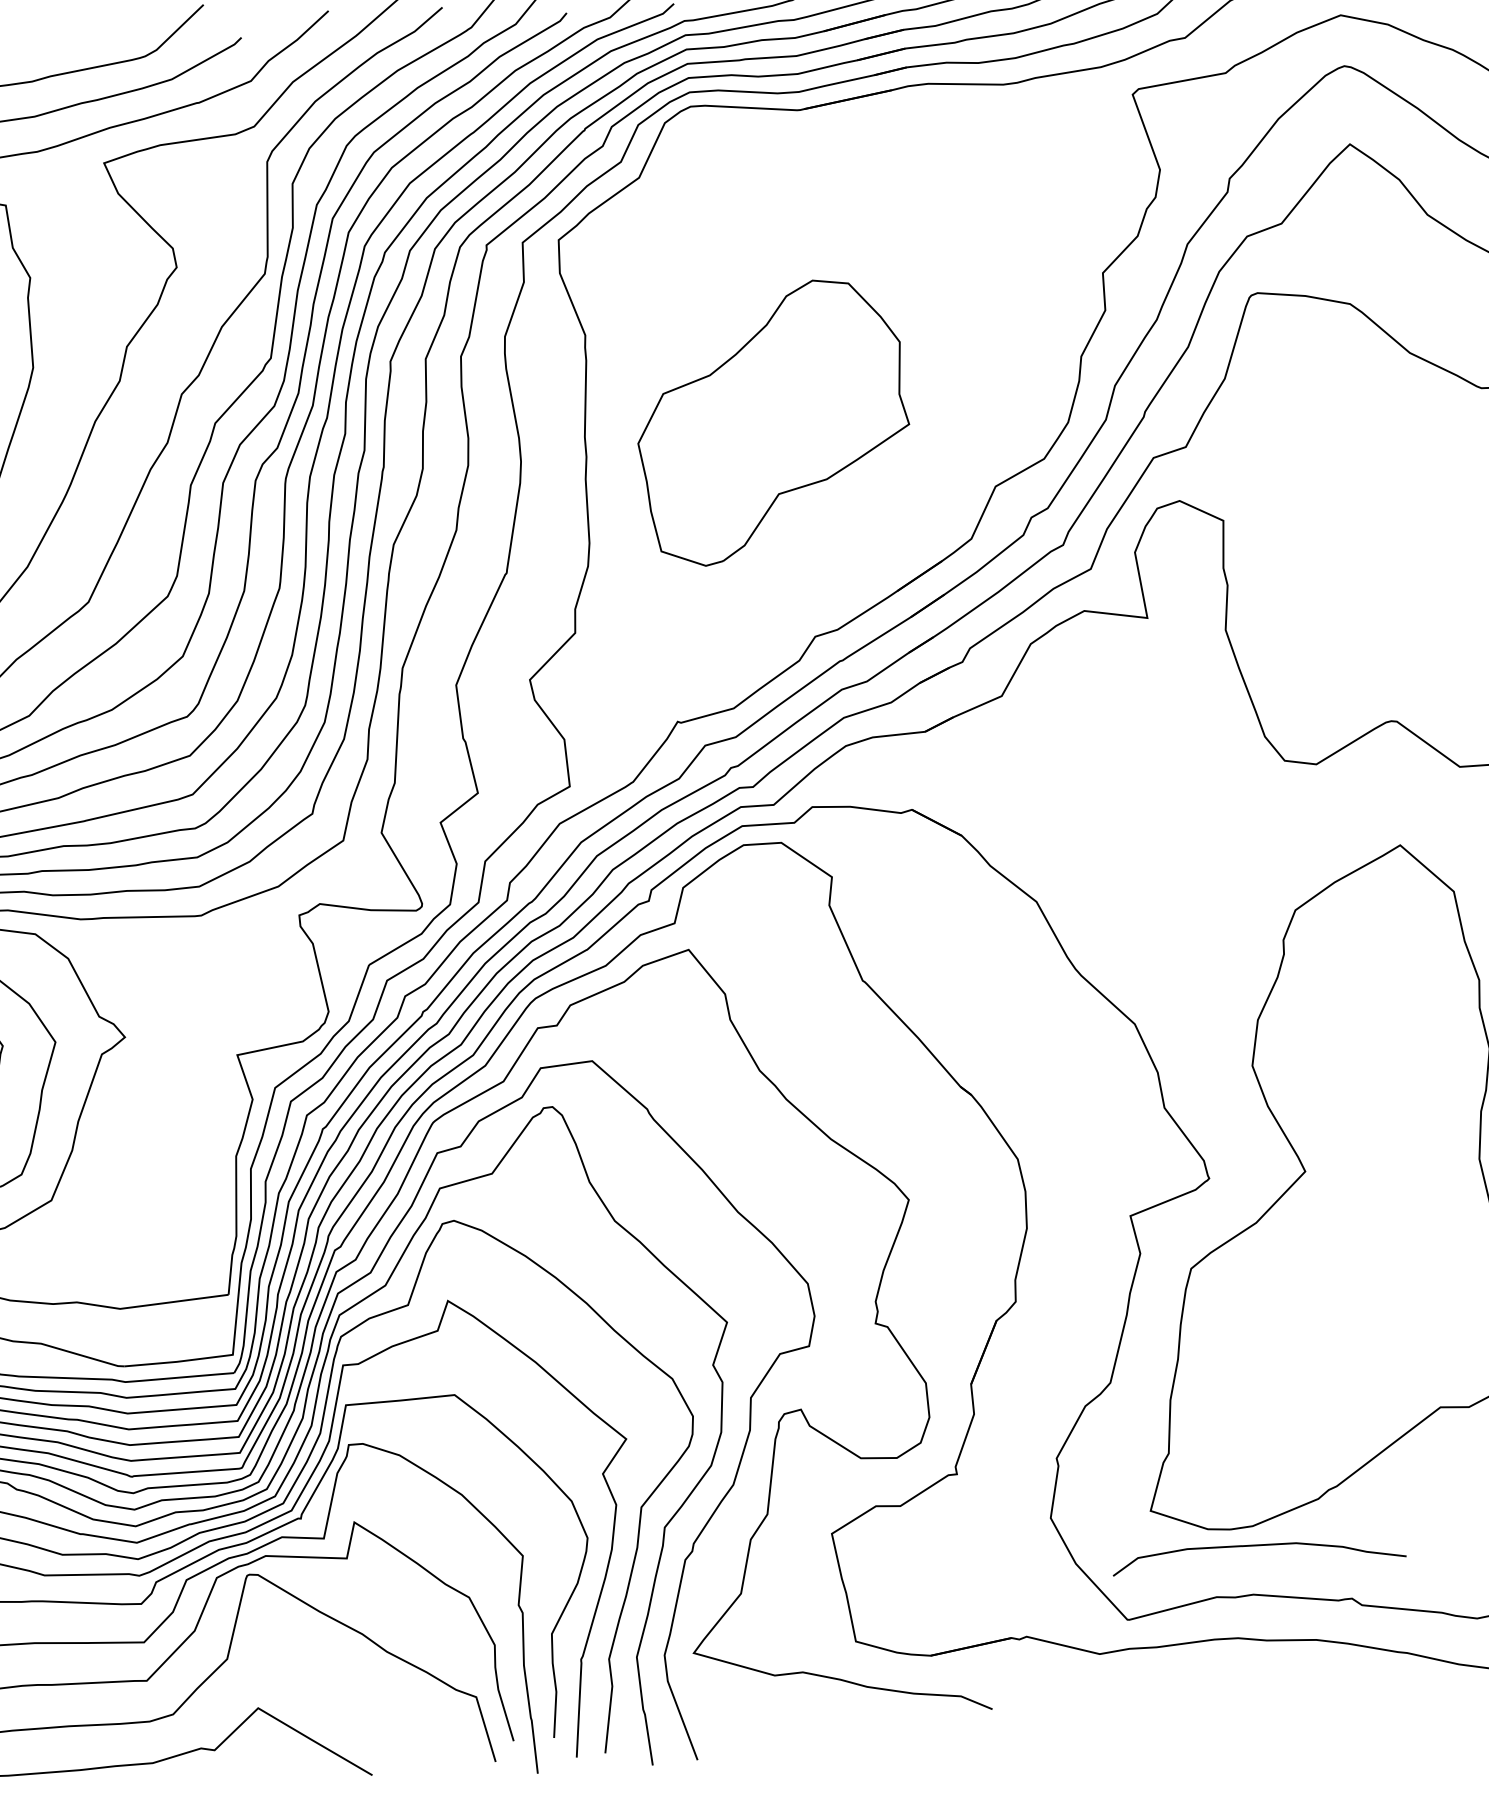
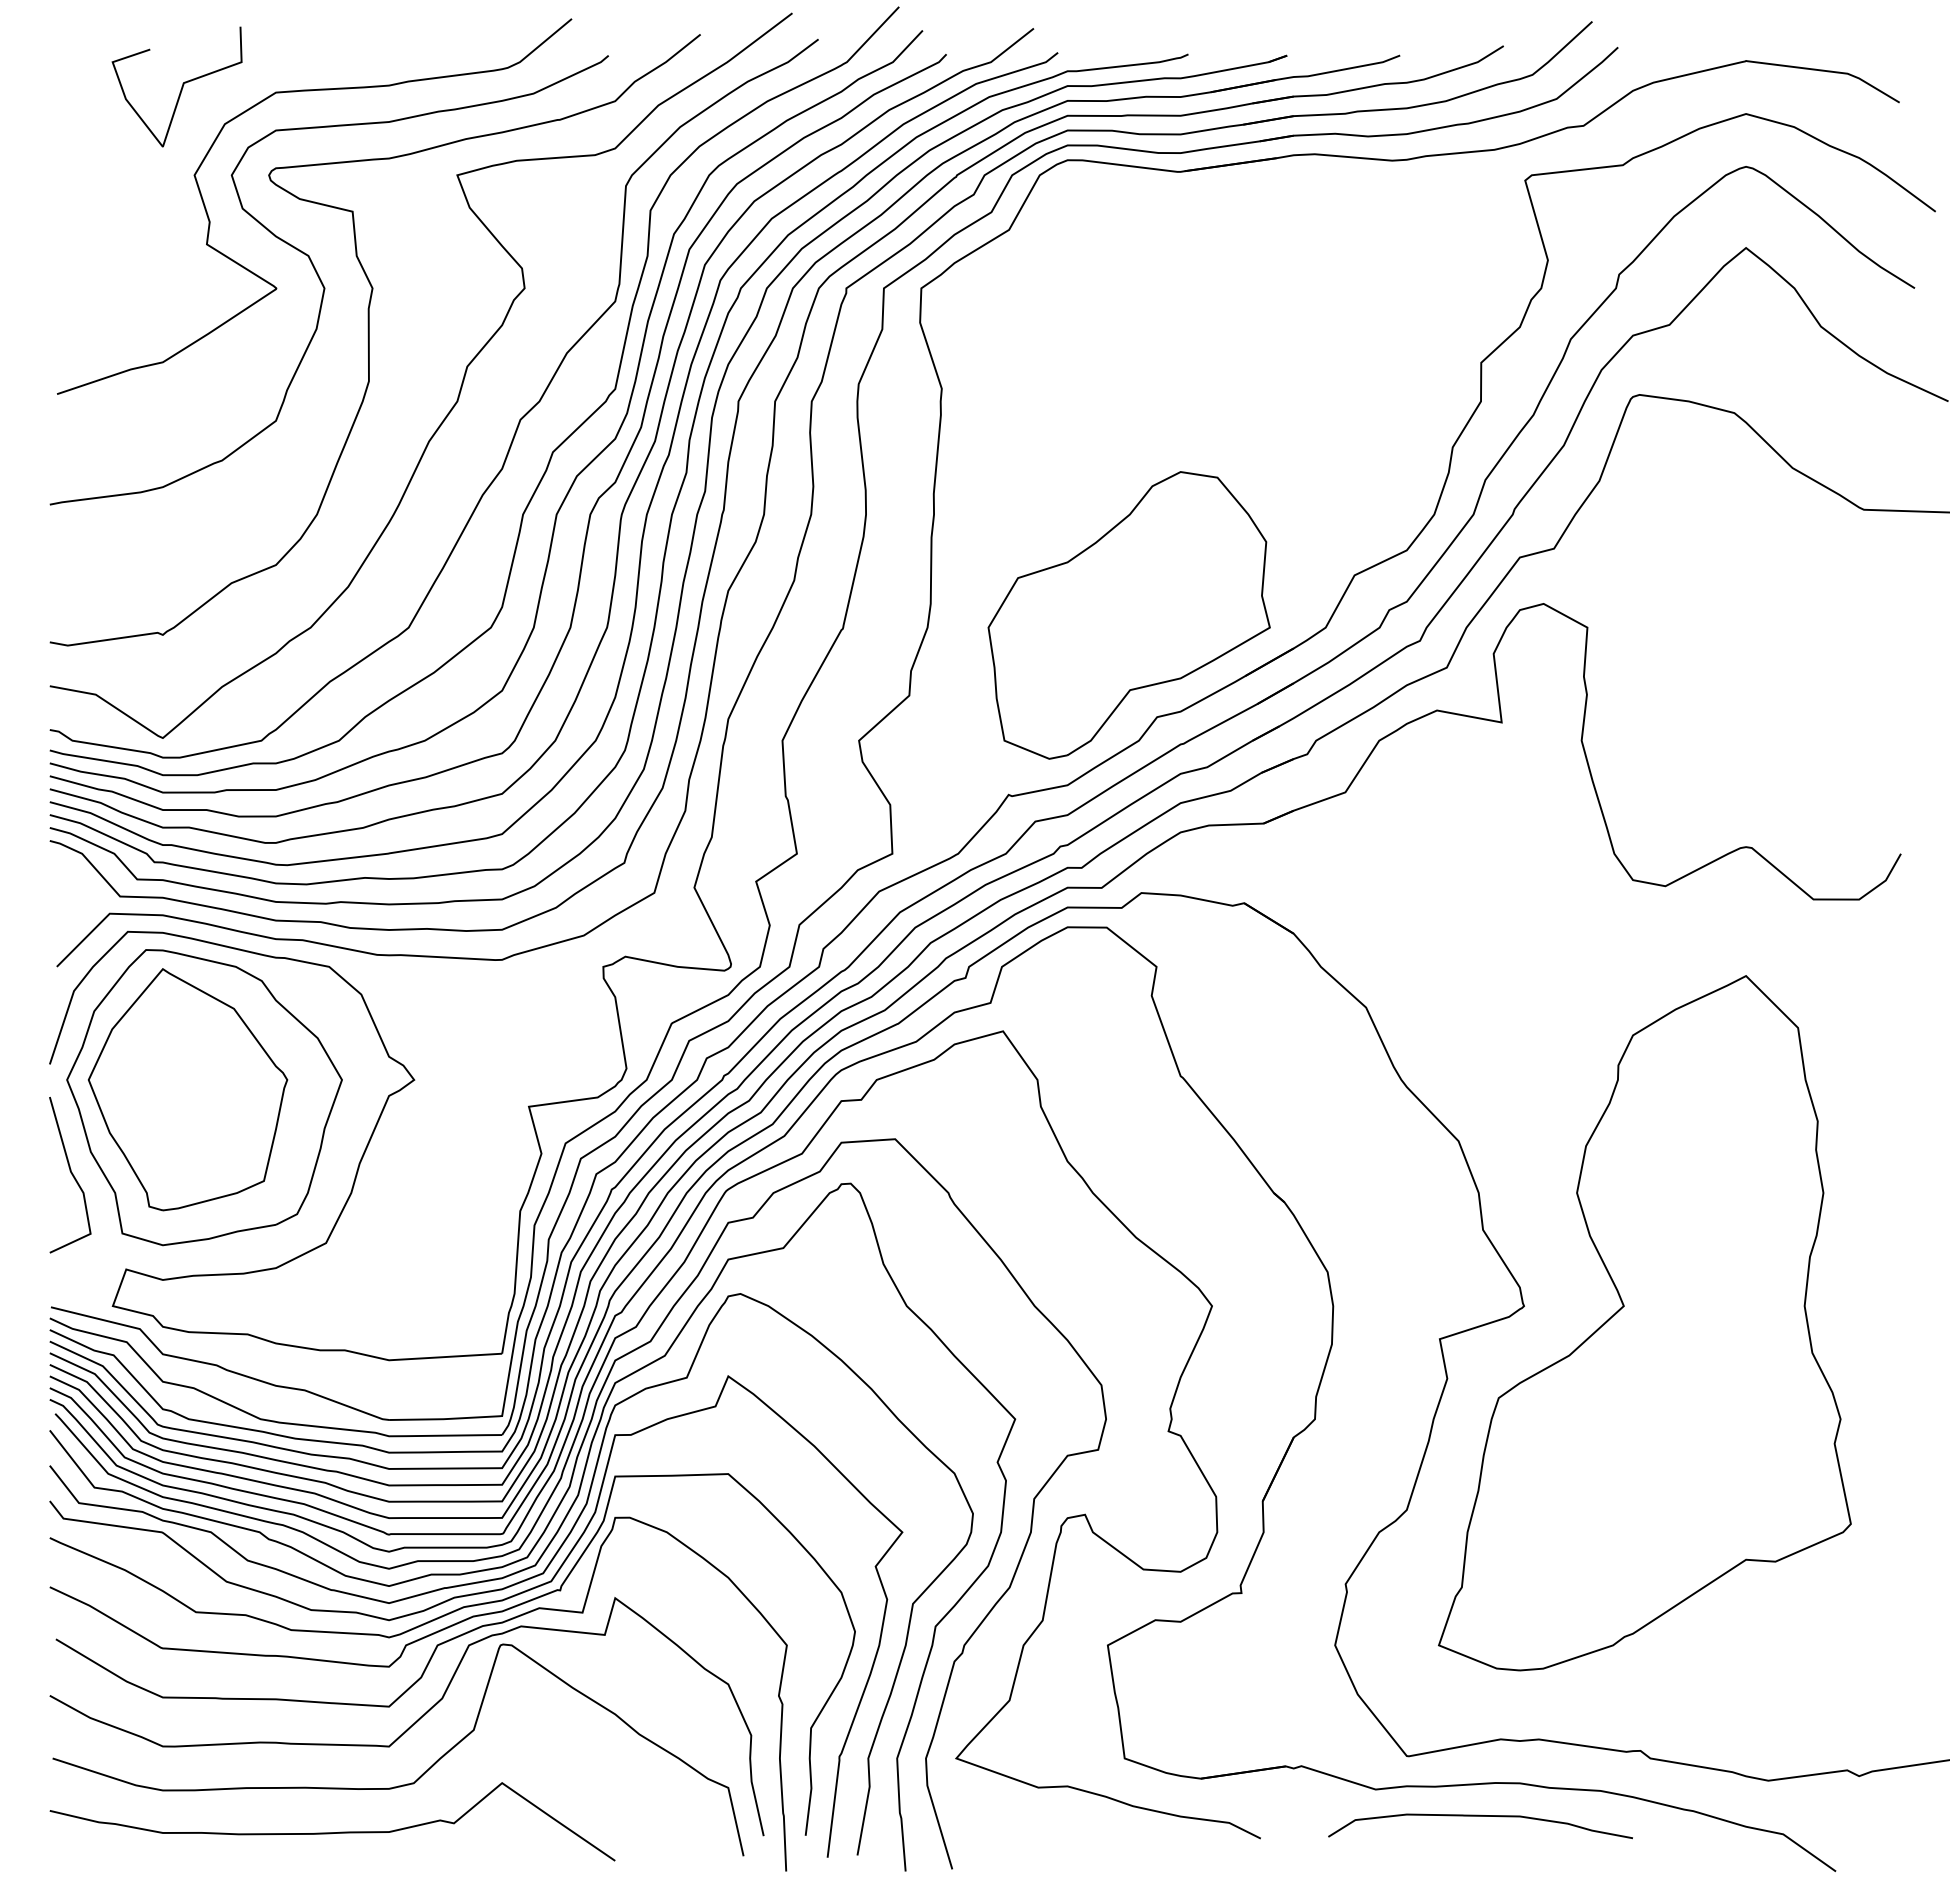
part: (772, 422) -> (1128, 615), moved
curve: (1258, 1545) -> (1480, 1816), moved

